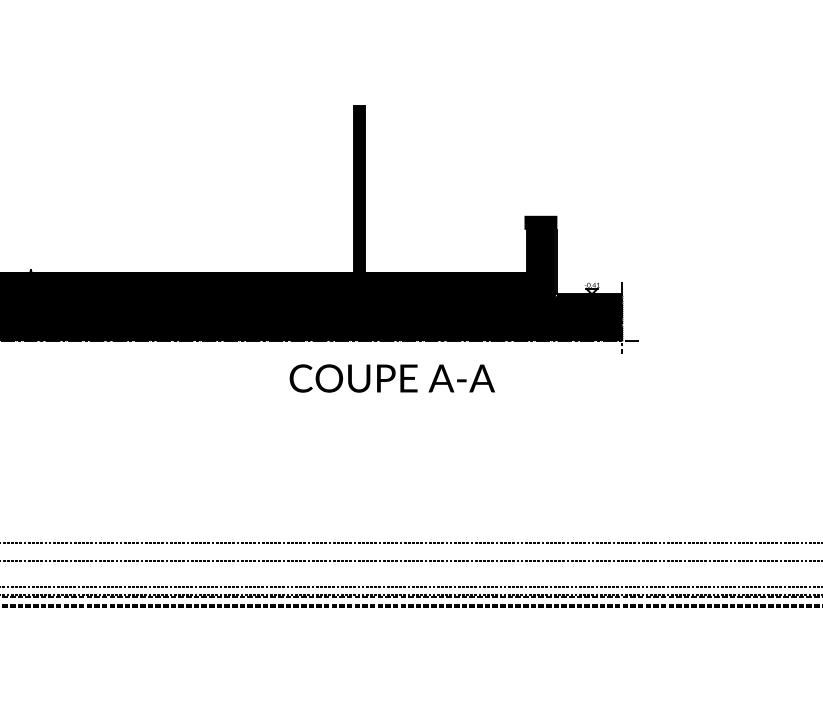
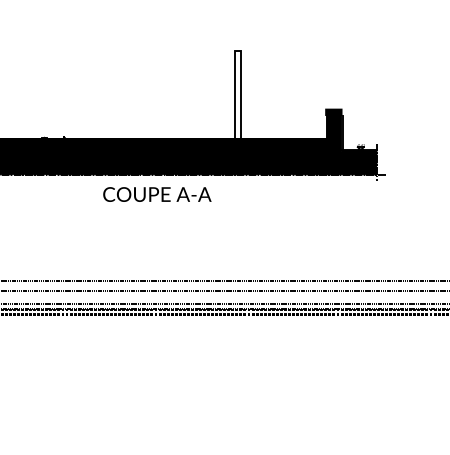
fill: (358, 213) -> (237, 107), removed
text: (392, 378) -> (157, 194), moved

